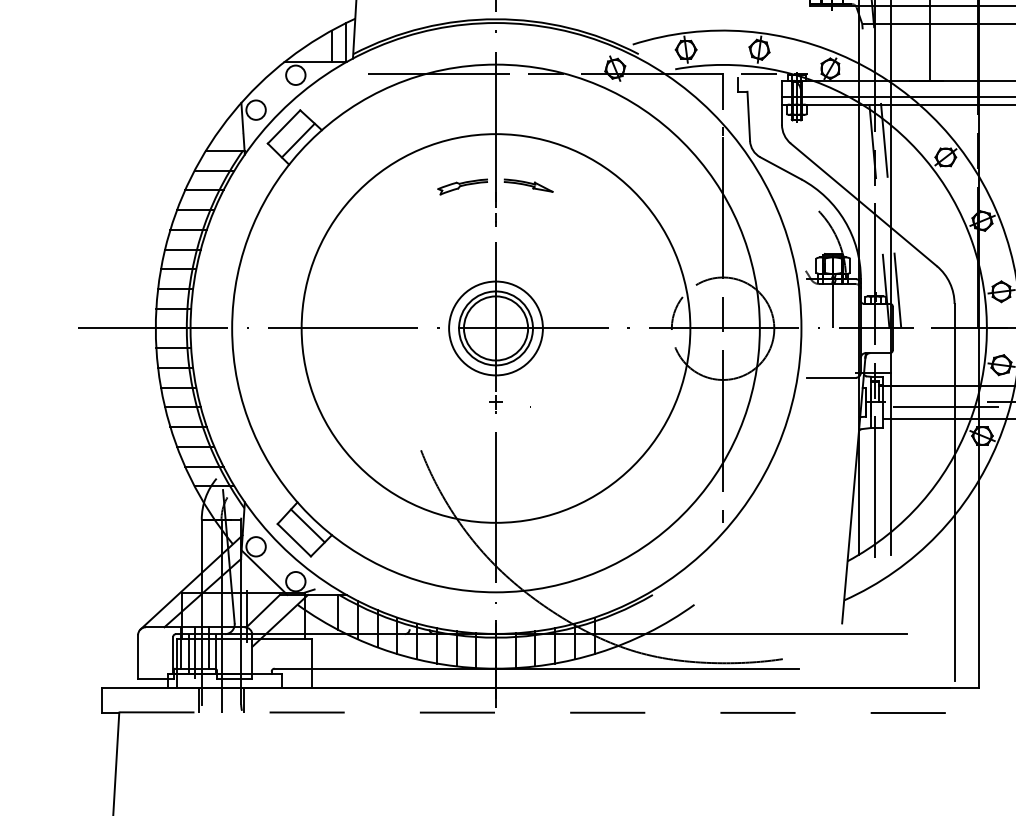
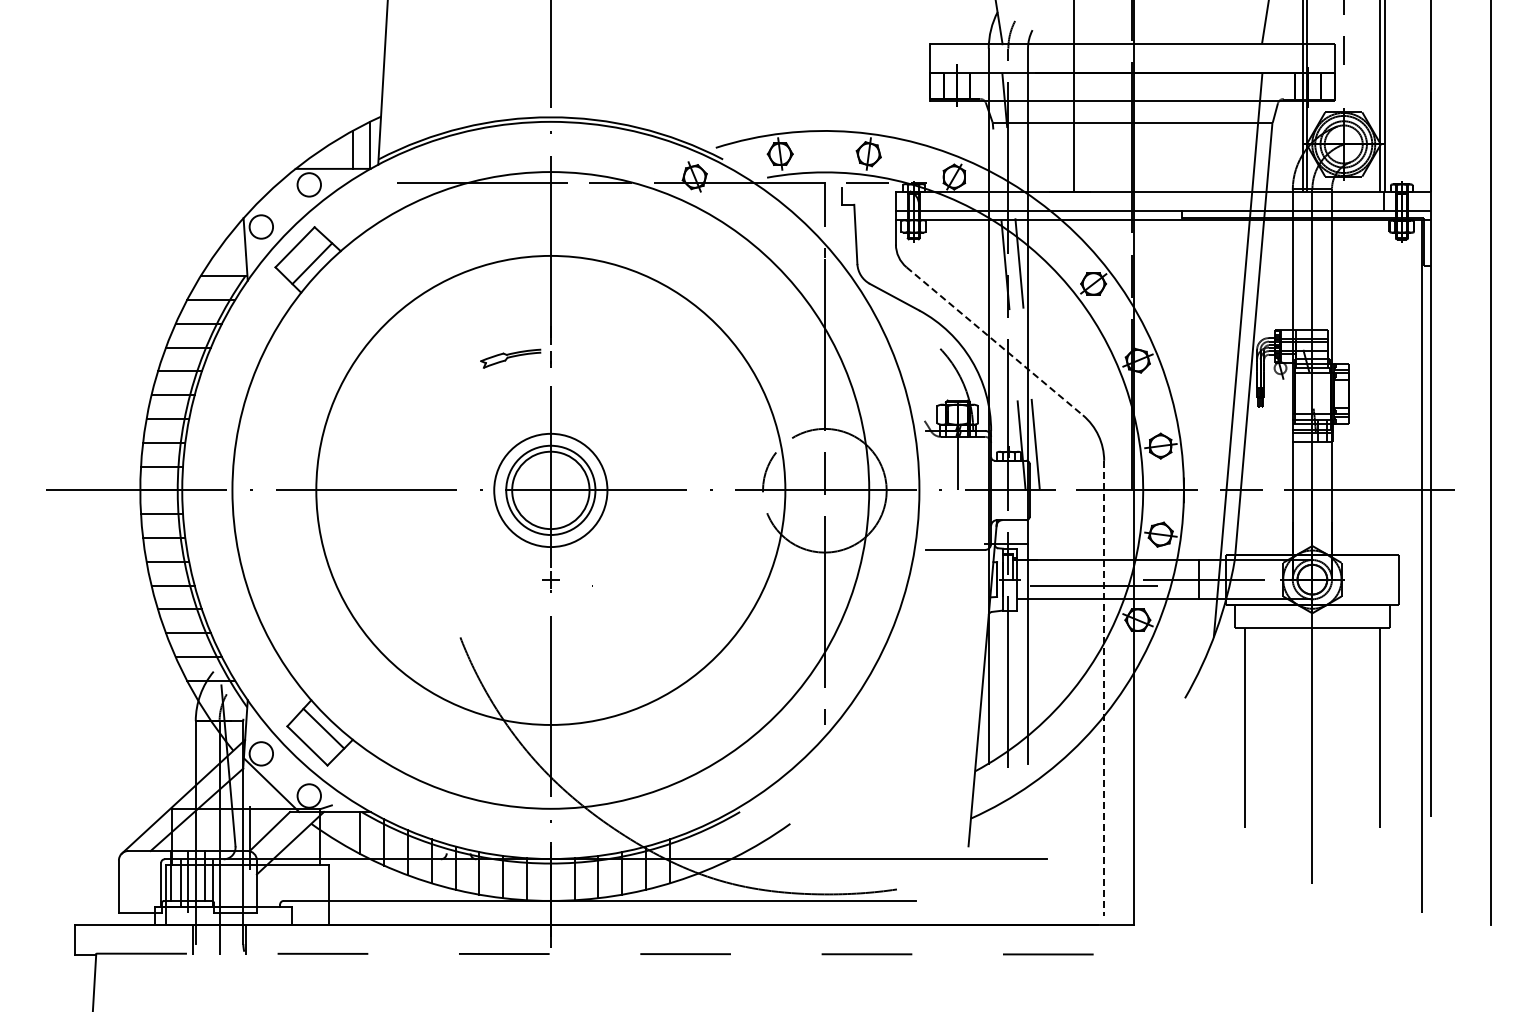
part: (528, 185) -> (590, 317), removed
part: (462, 186) -> (510, 358), moved
line: (864, 205) -> (995, 341), solid -> dashed
line: (954, 492) -> (1104, 688), solid -> dashed

